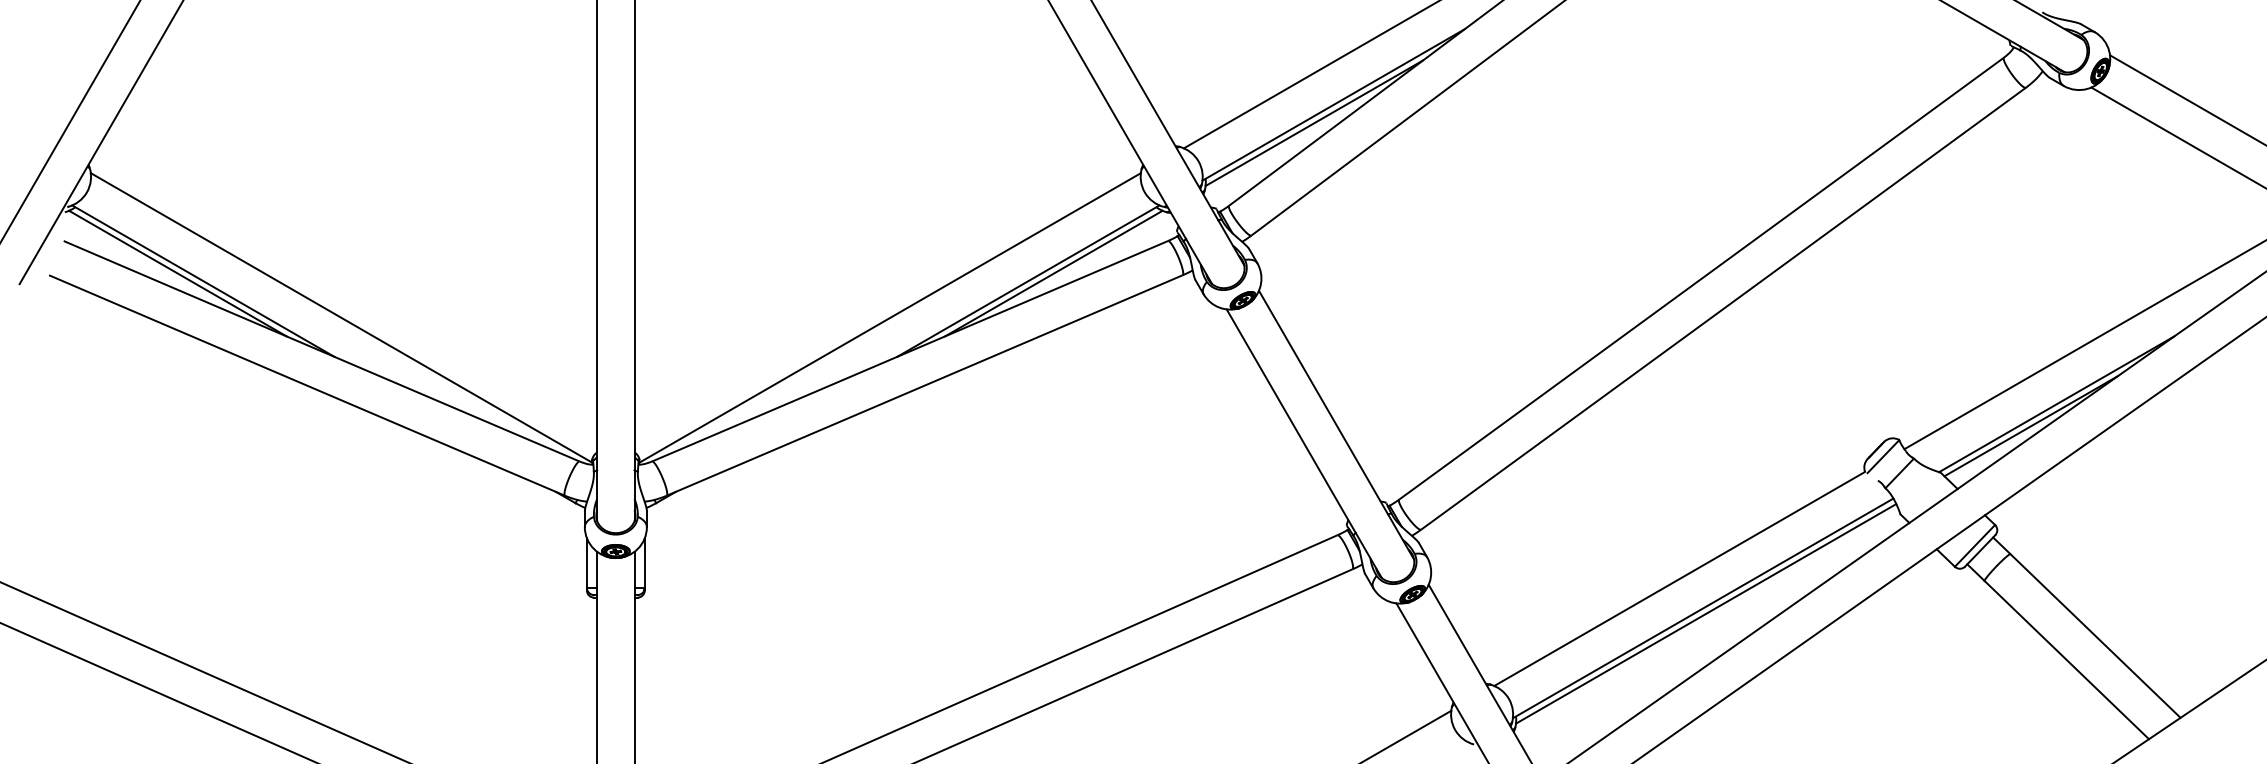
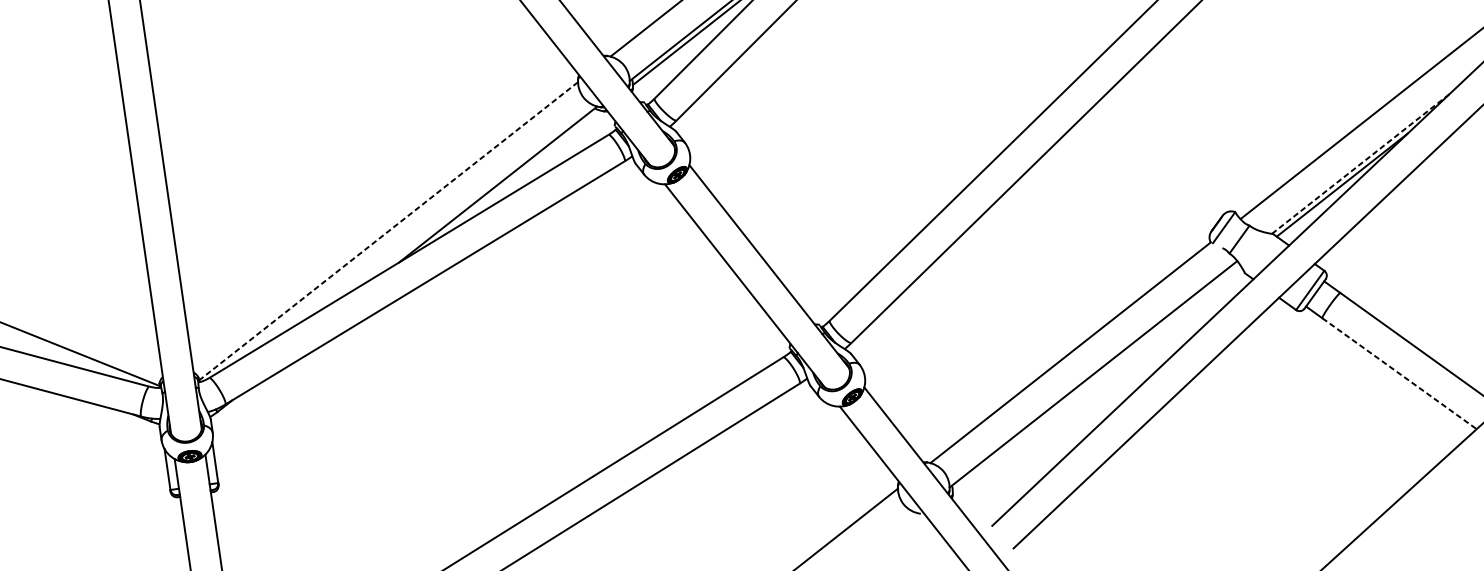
line: (1053, 273) -> (517, 175), removed
line: (889, 318) -> (388, 231), solid -> dashed
line: (2056, 404) -> (1360, 164), solid -> dashed
line: (1706, 613) -> (1096, 378), removed
line: (2067, 660) -> (1400, 373), solid -> dashed

